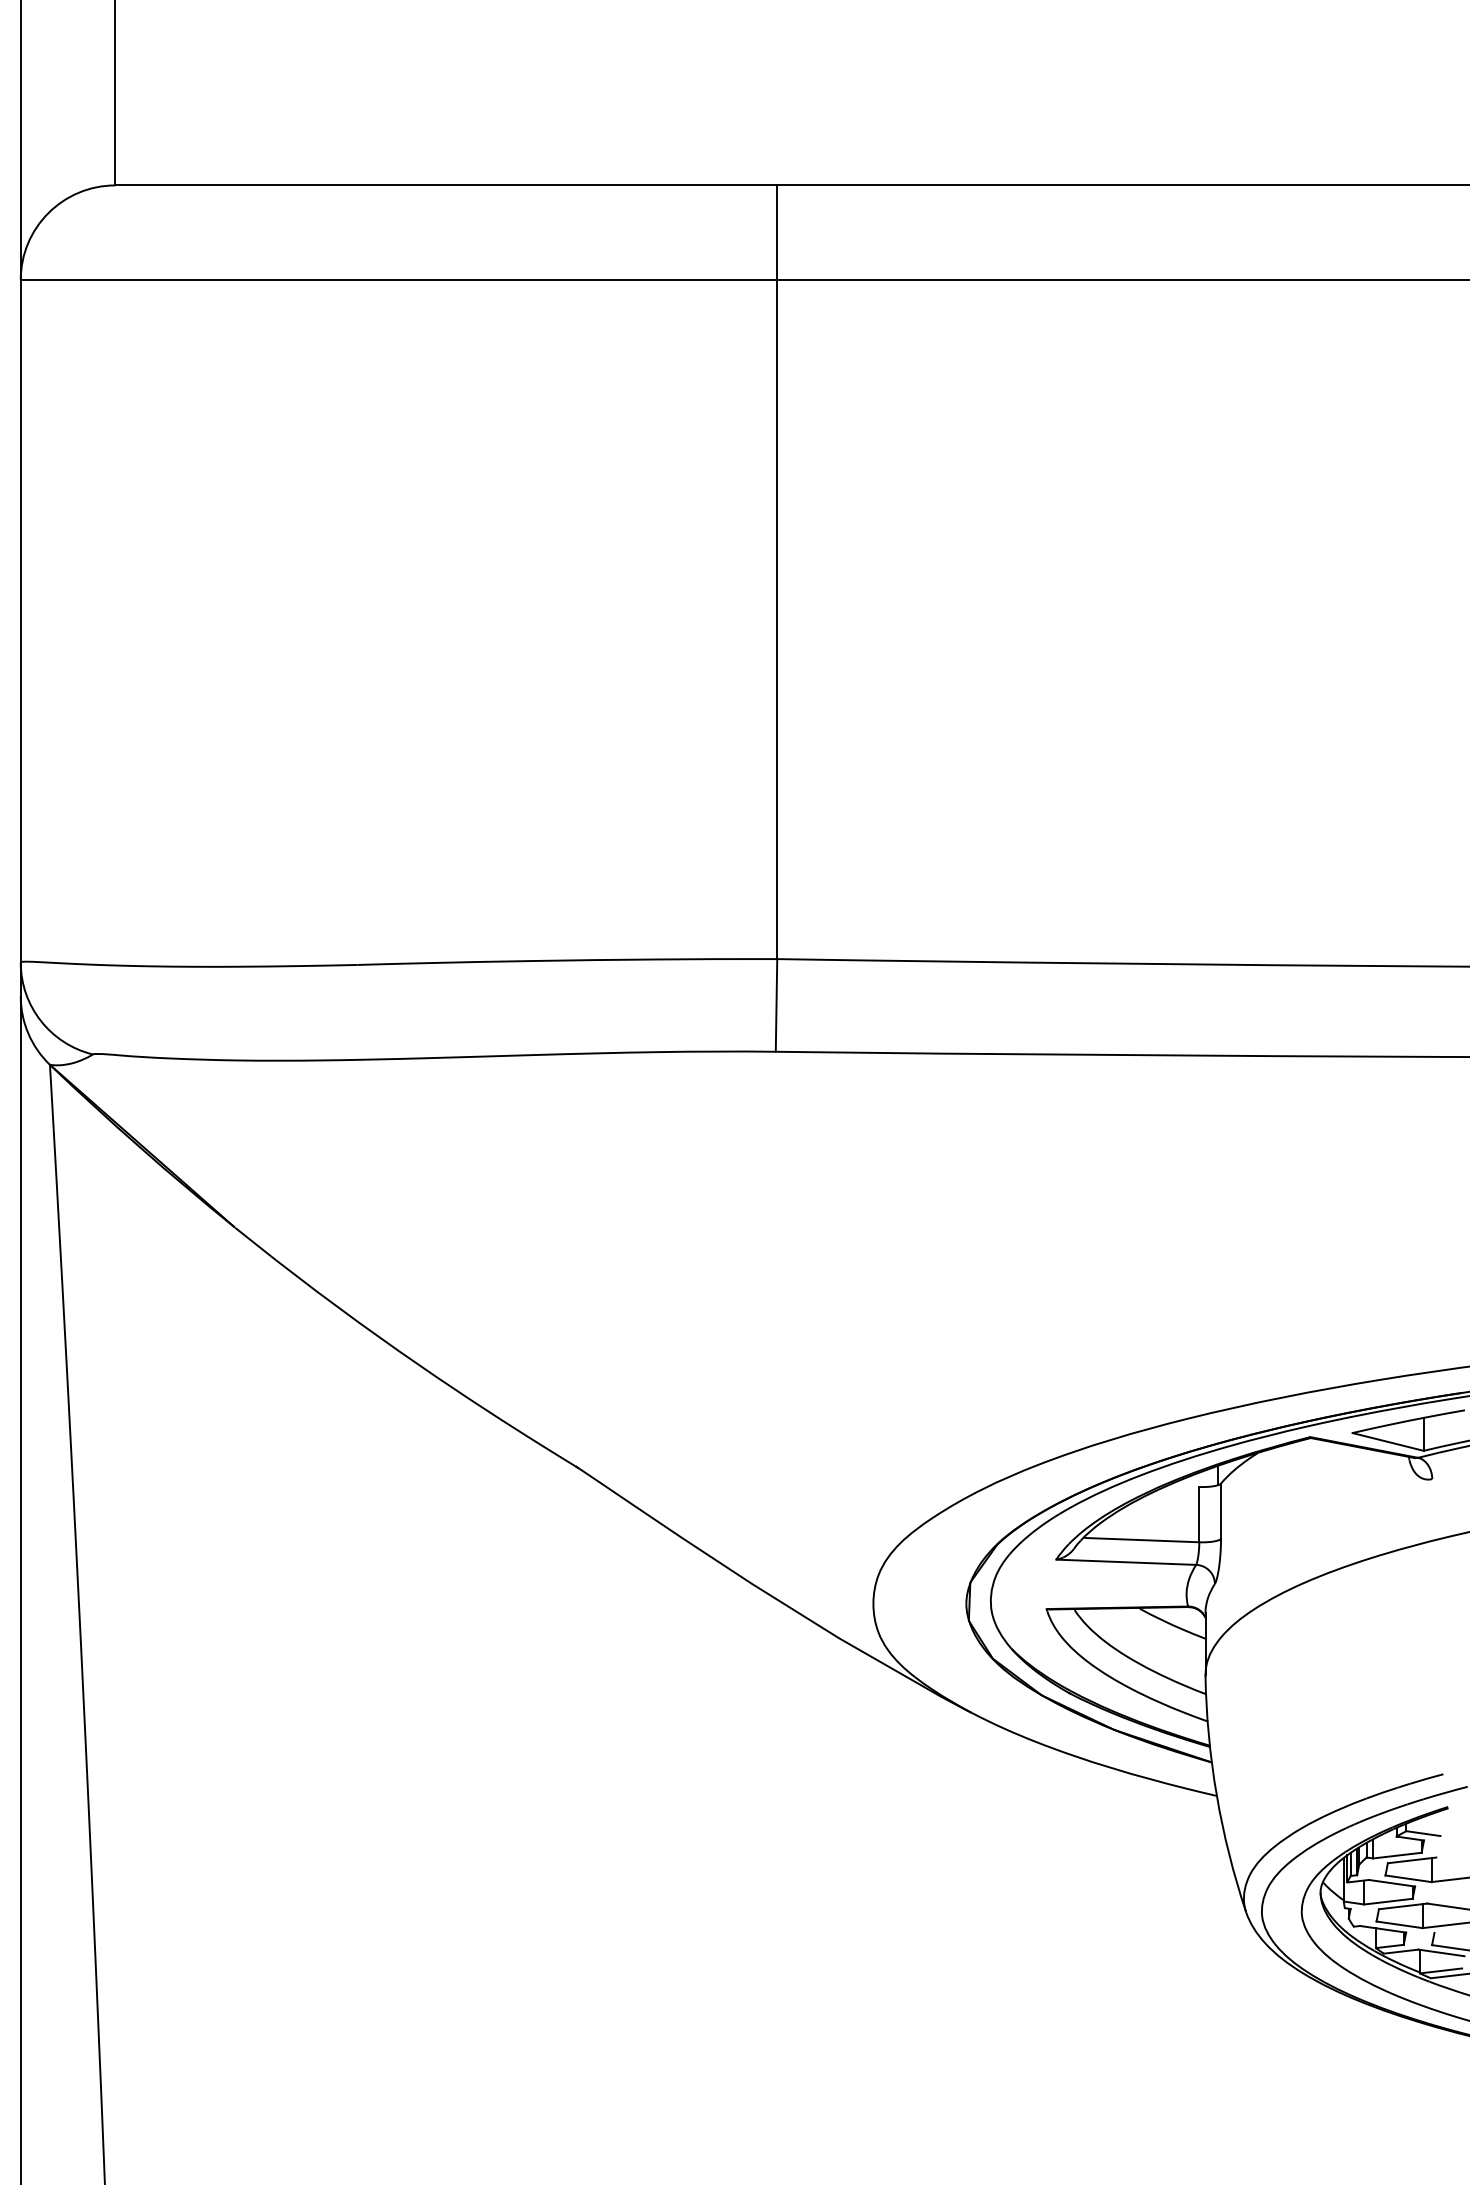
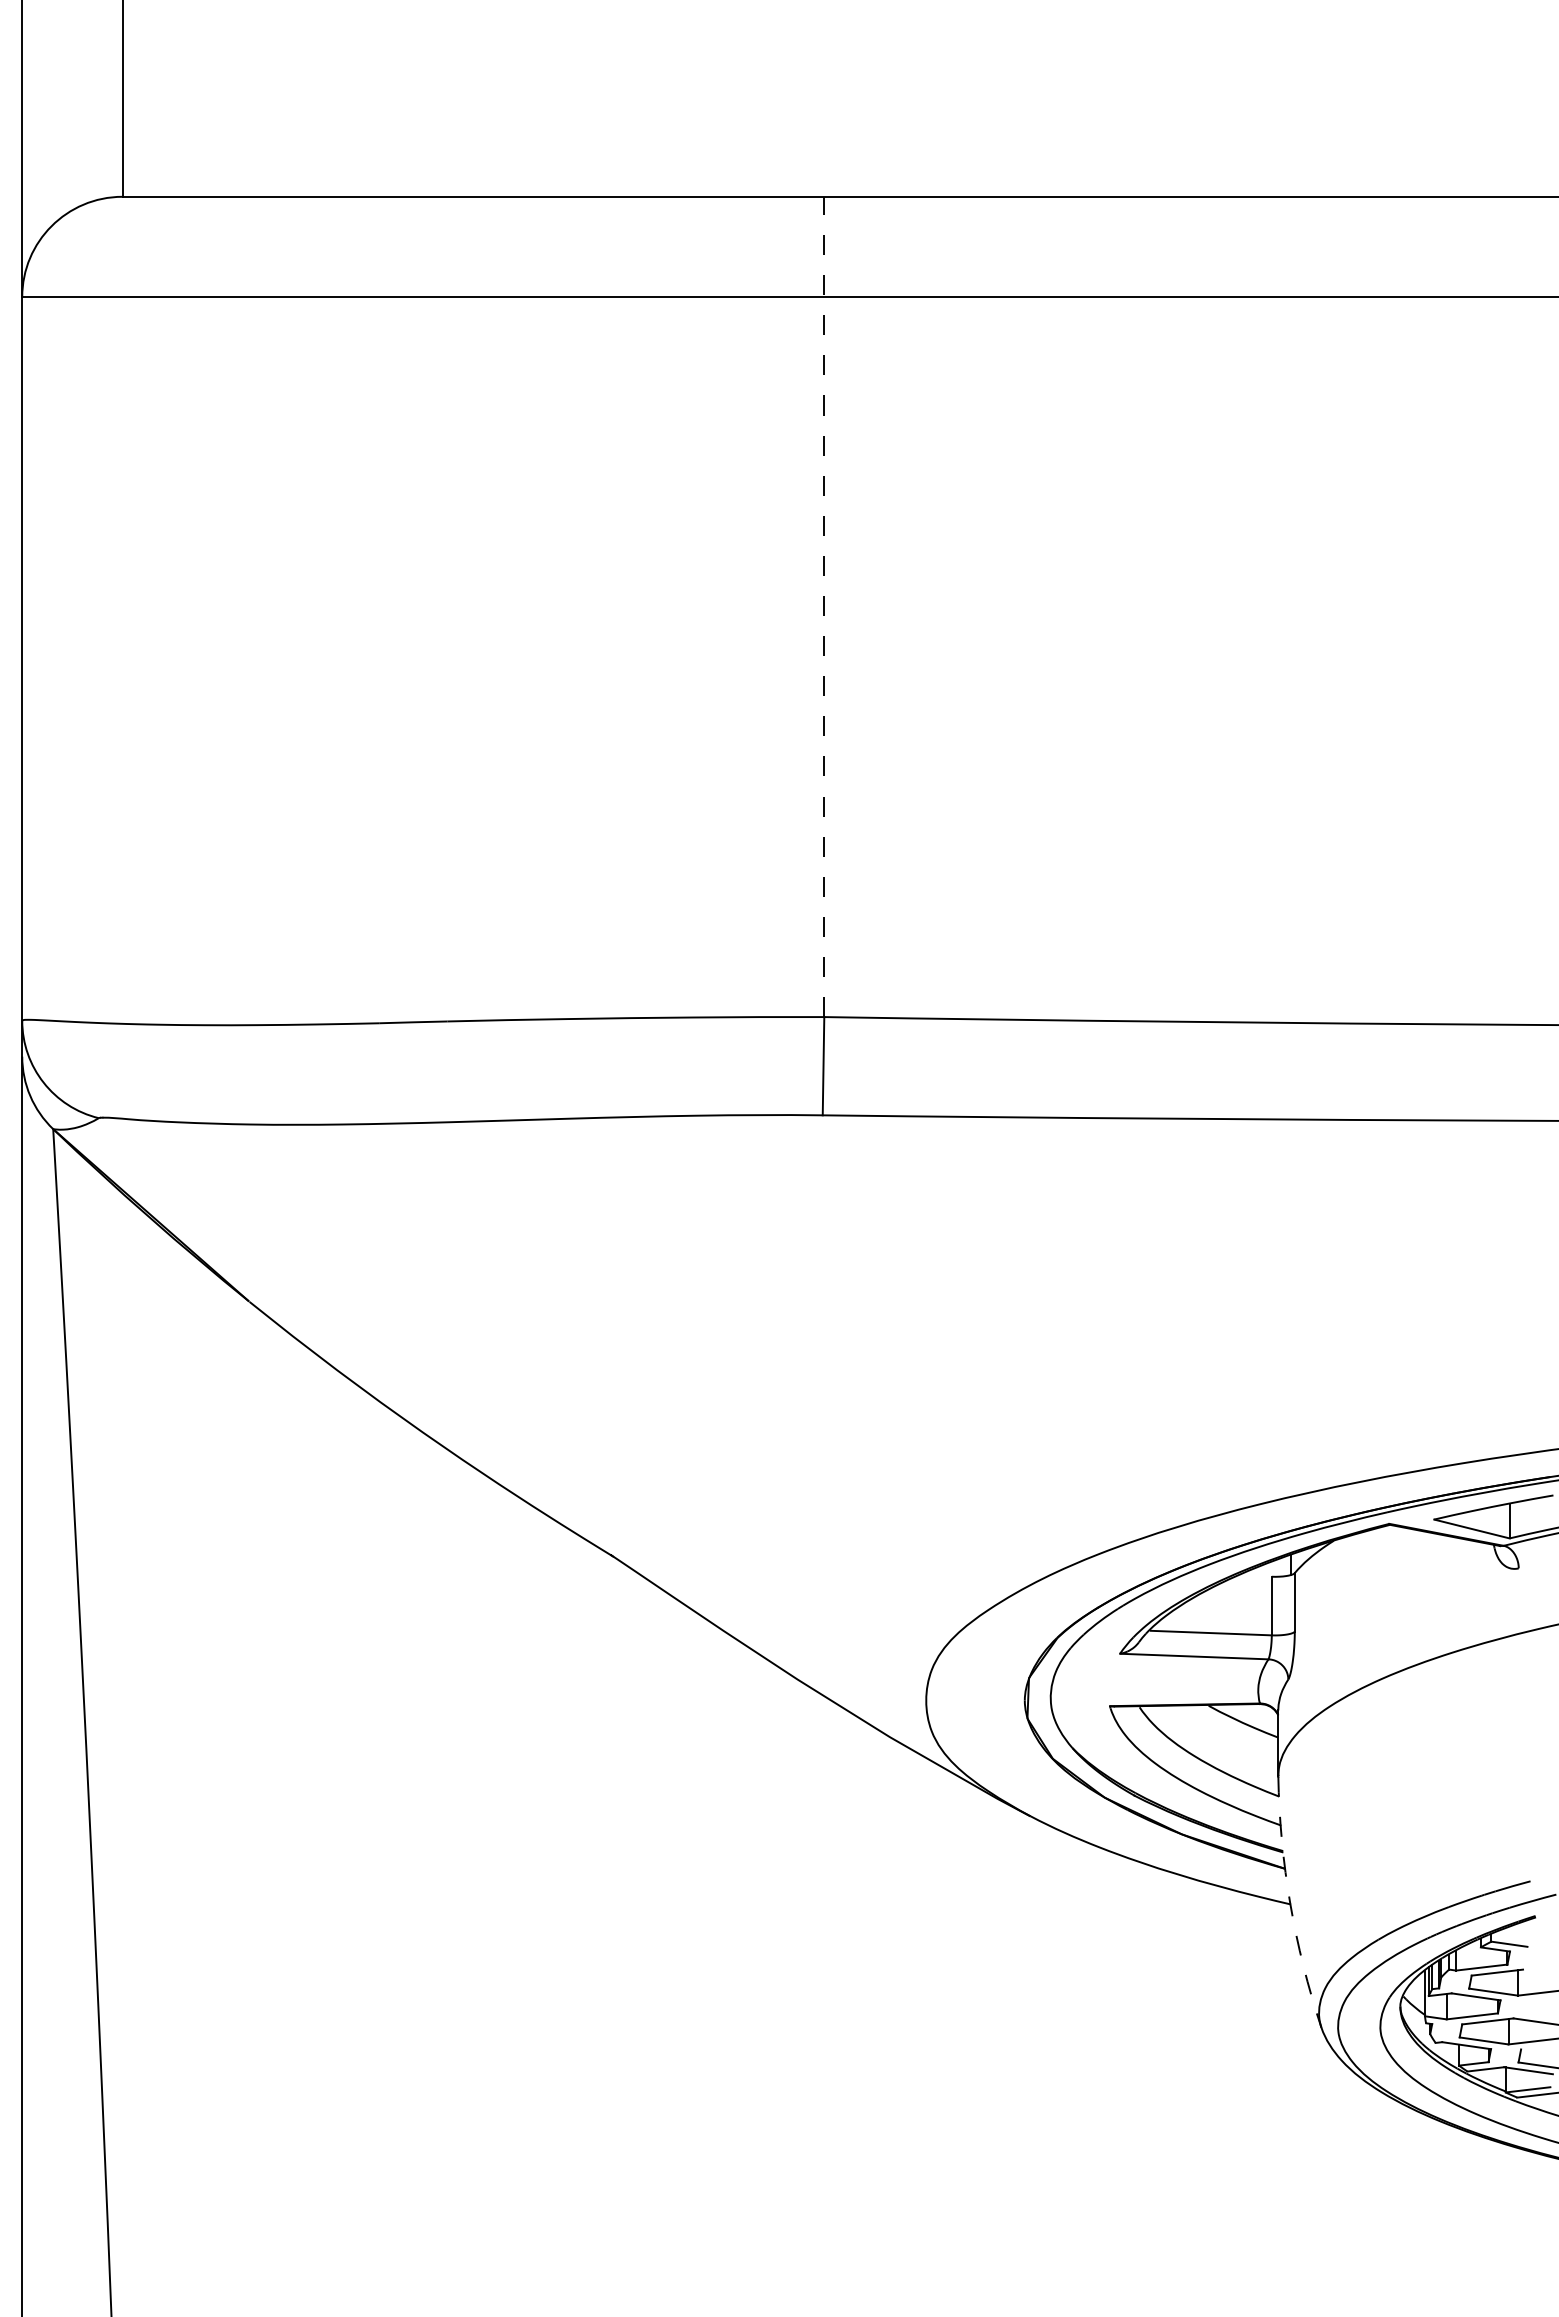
line: (777, 571) -> (824, 606), solid -> dashed
arc: (1216, 1795) -> (1290, 1903), solid -> dashed

